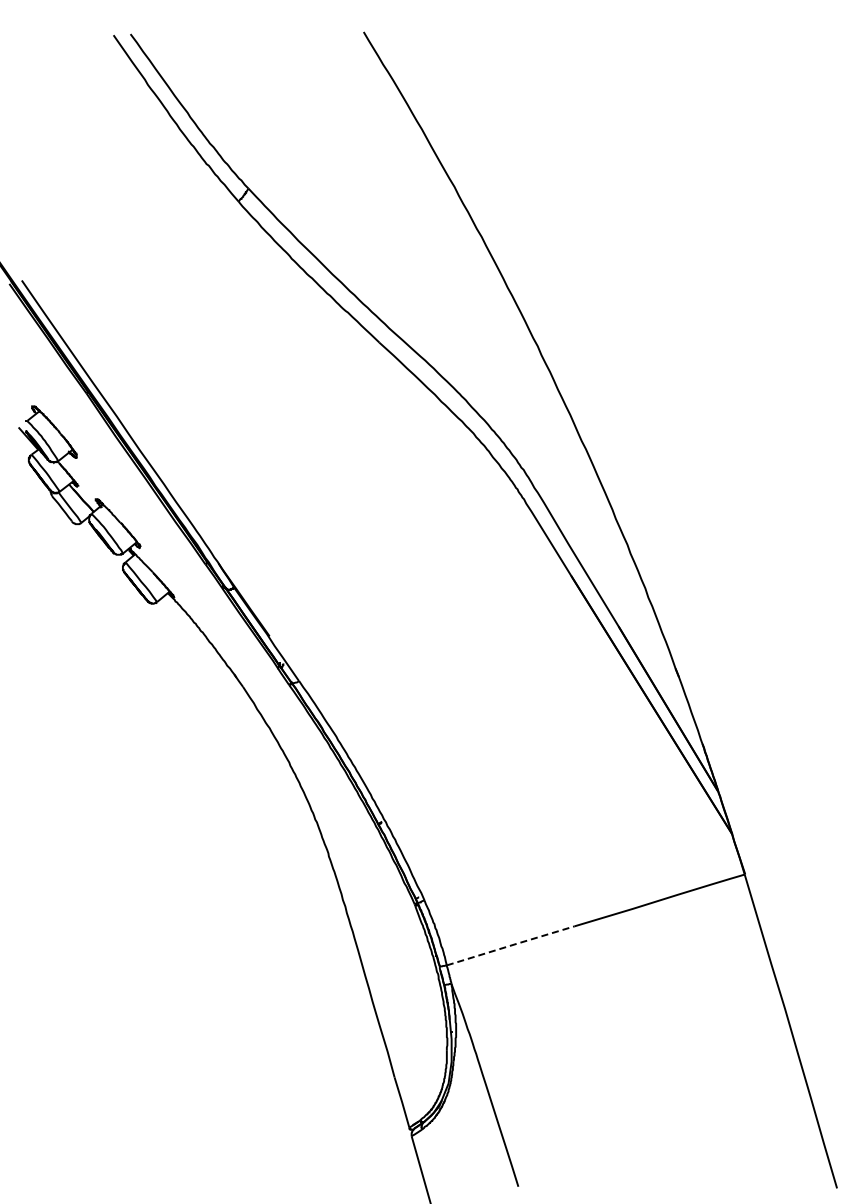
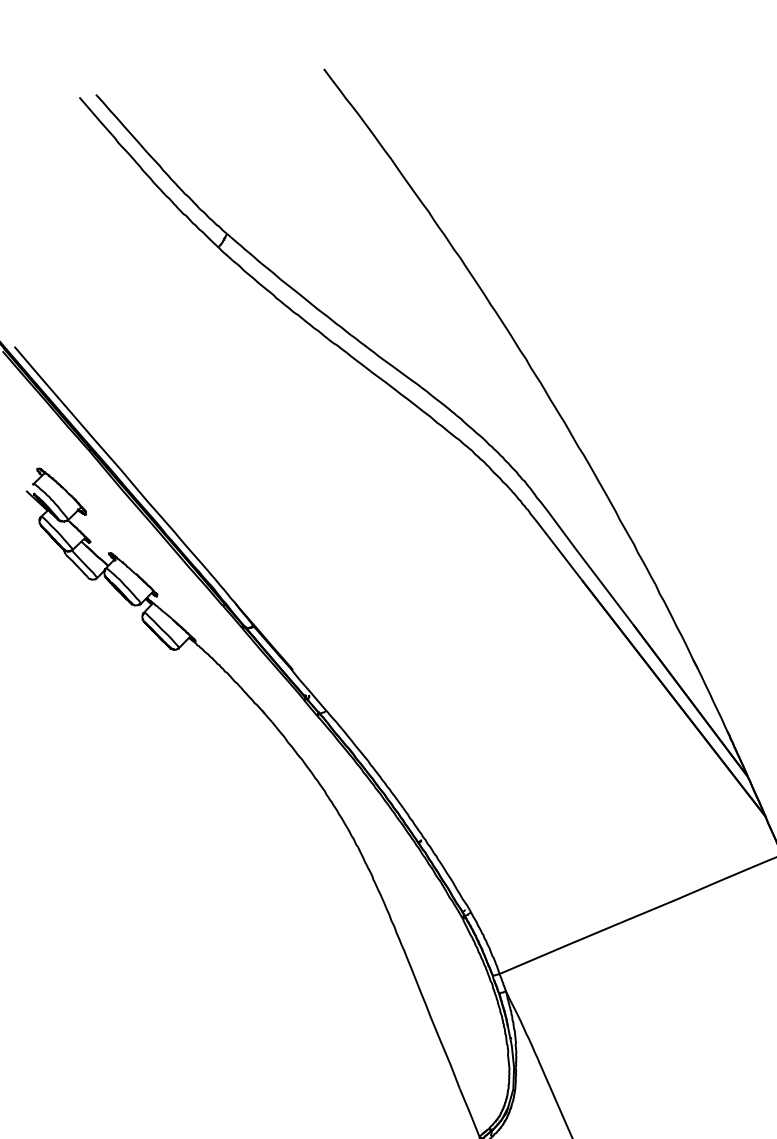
line: (510, 945) -> (559, 948), dashed -> solid

